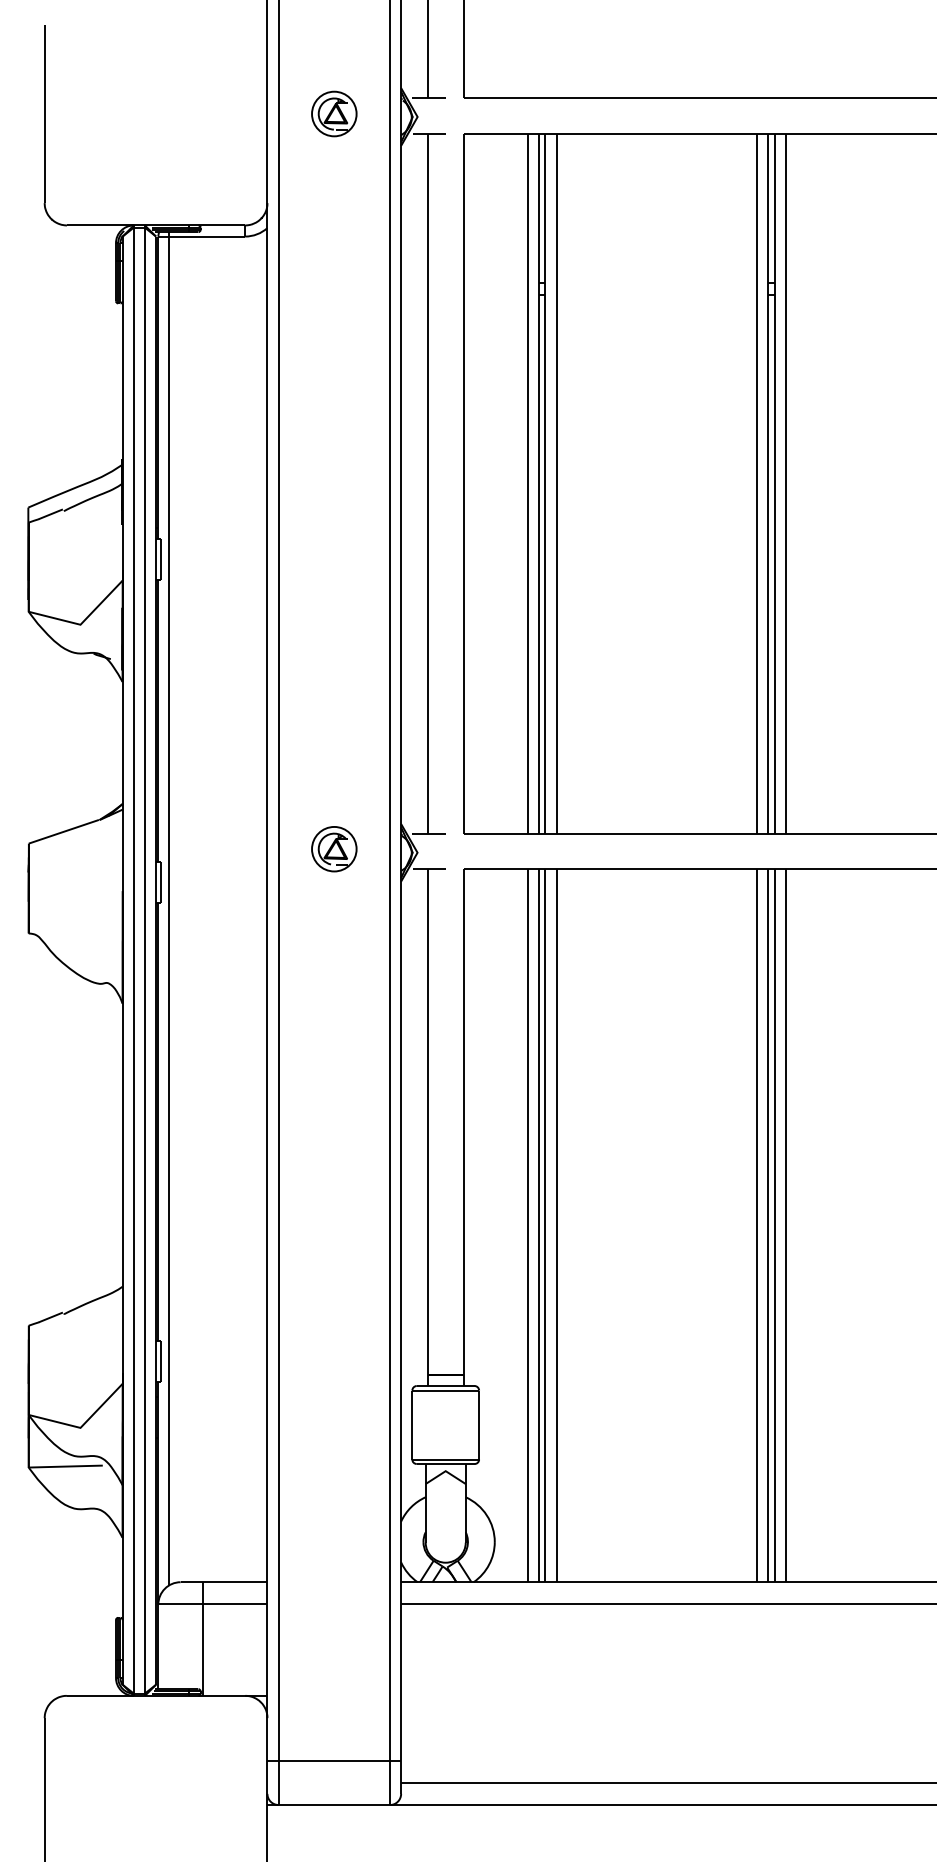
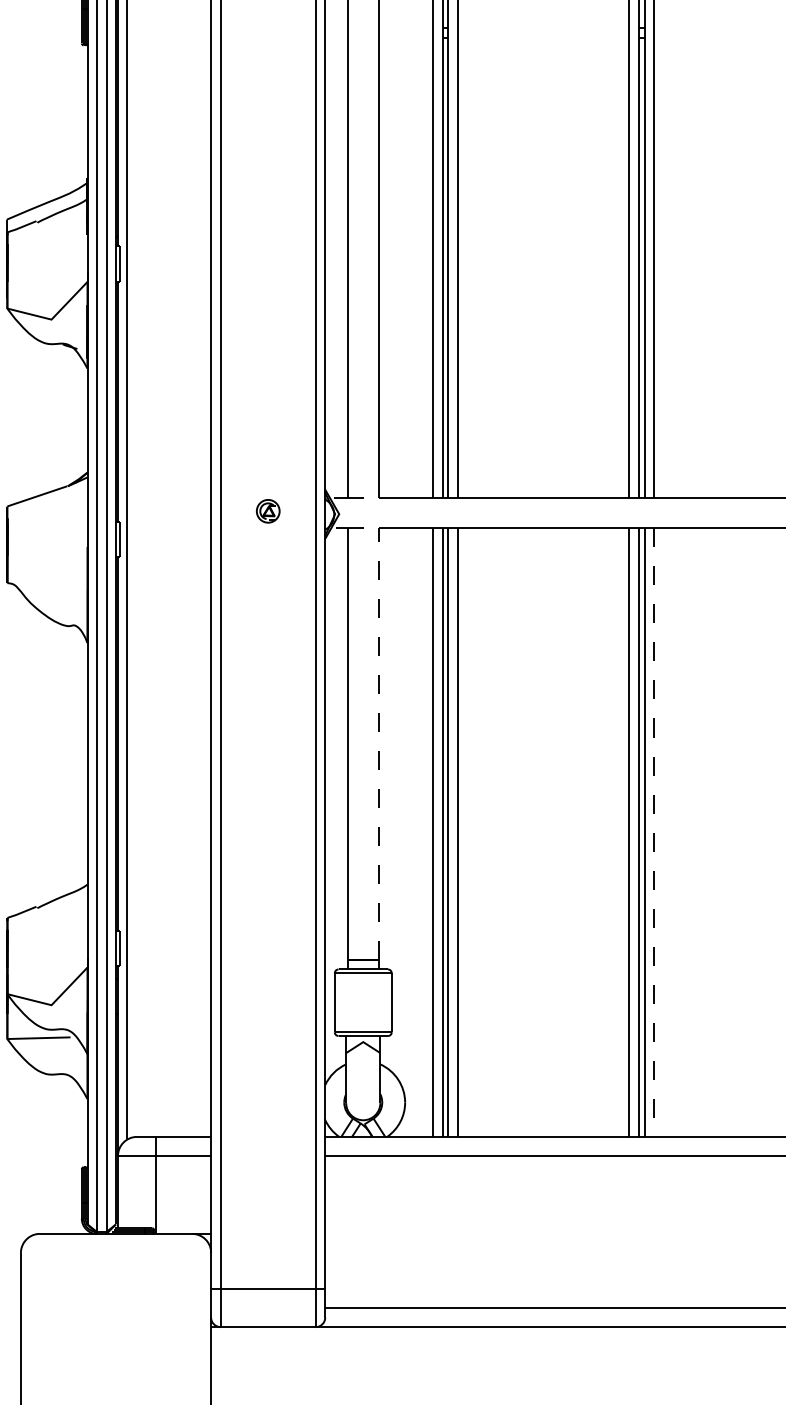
part: (334, 849) -> (268, 511), size x0.6
line: (463, 1122) -> (378, 744), solid -> dashed
line: (786, 1226) -> (654, 833), solid -> dashed

